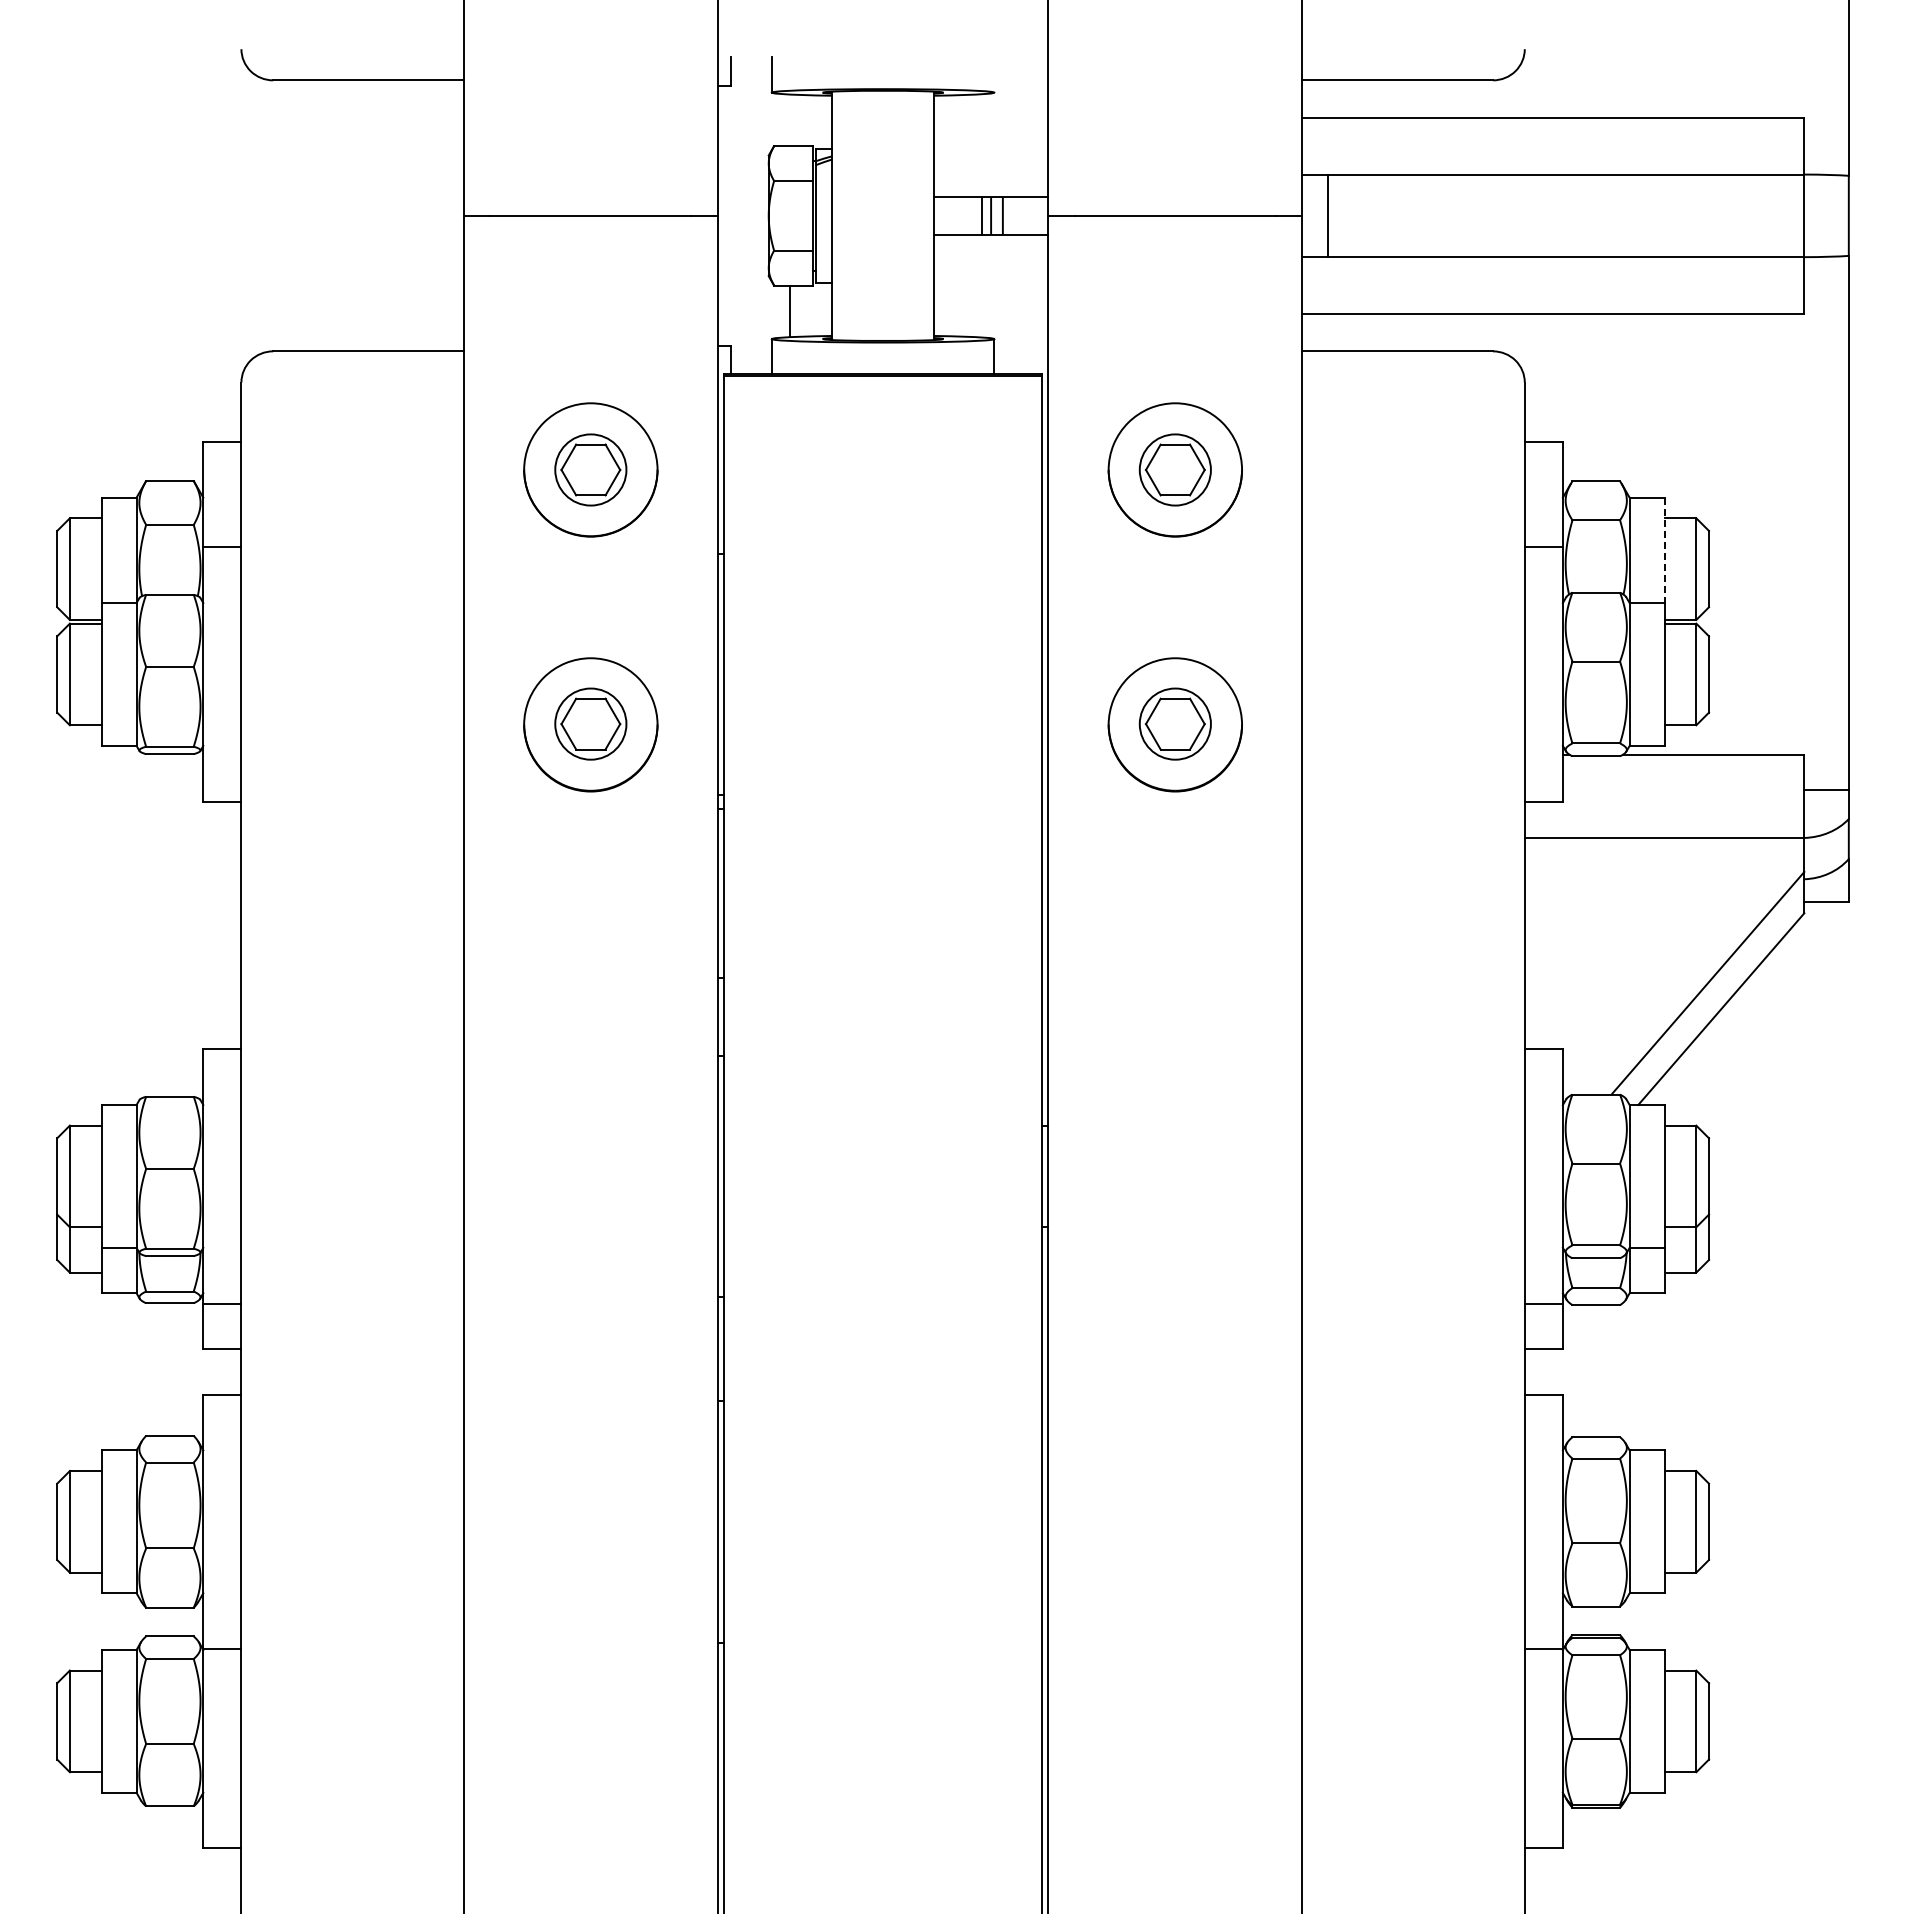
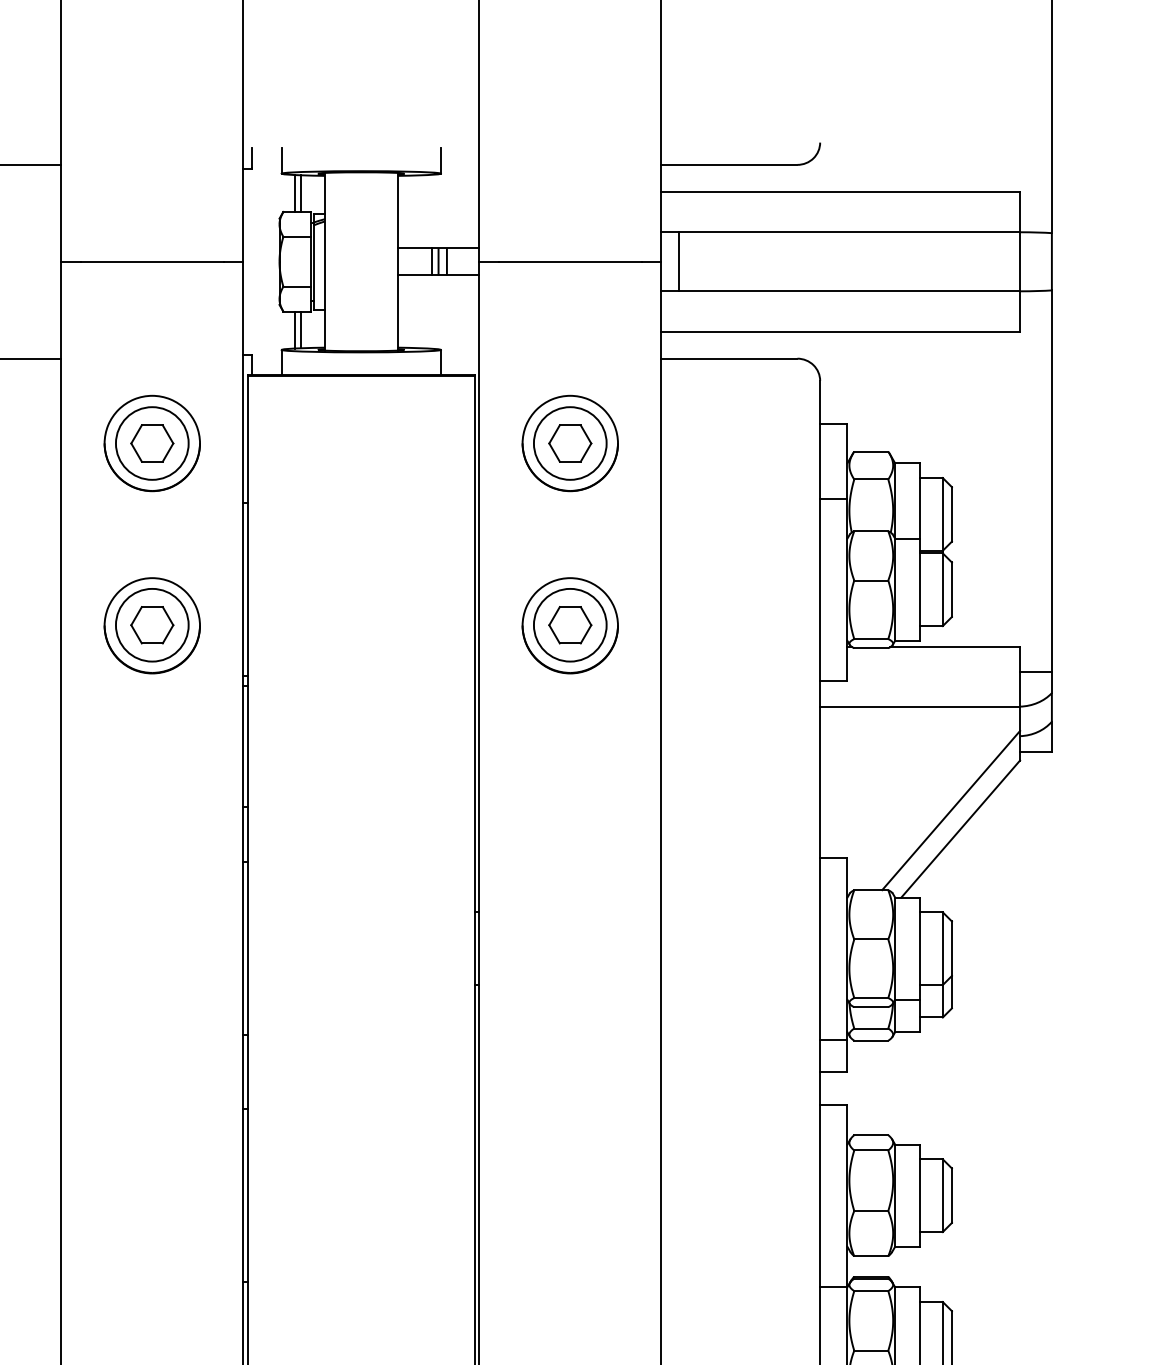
line: (994, 74) -> (440, 160), added
line: (789, 120) -> (294, 193), added
line: (799, 120) -> (301, 193), added
line: (799, 310) -> (301, 329), added
circle: (590, 469) -> (152, 443), size x1.43
circle: (1175, 469) -> (570, 443), size x1.43
line: (1664, 550) -> (920, 501), dashed -> solid
circle: (590, 723) -> (152, 624), size x1.43
circle: (1175, 723) -> (570, 624), size x1.43

